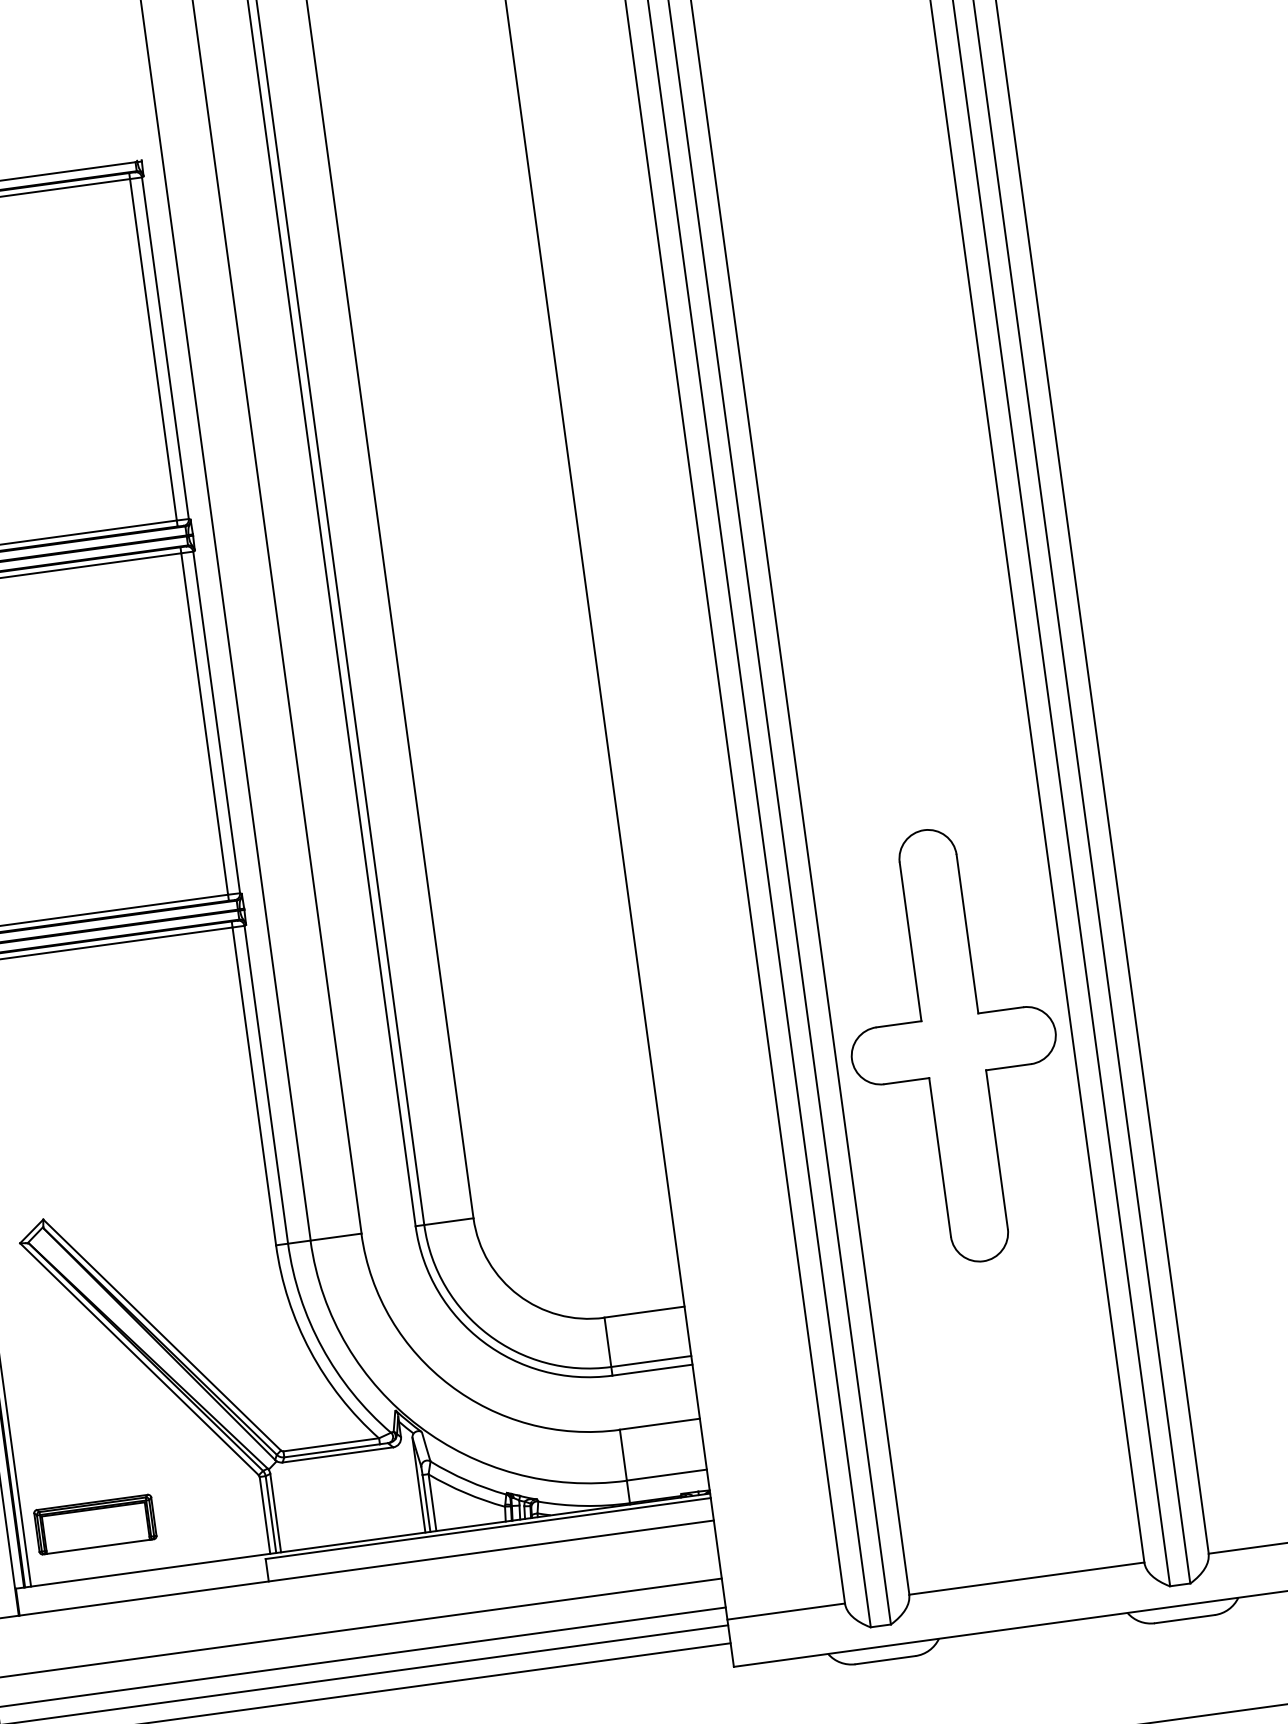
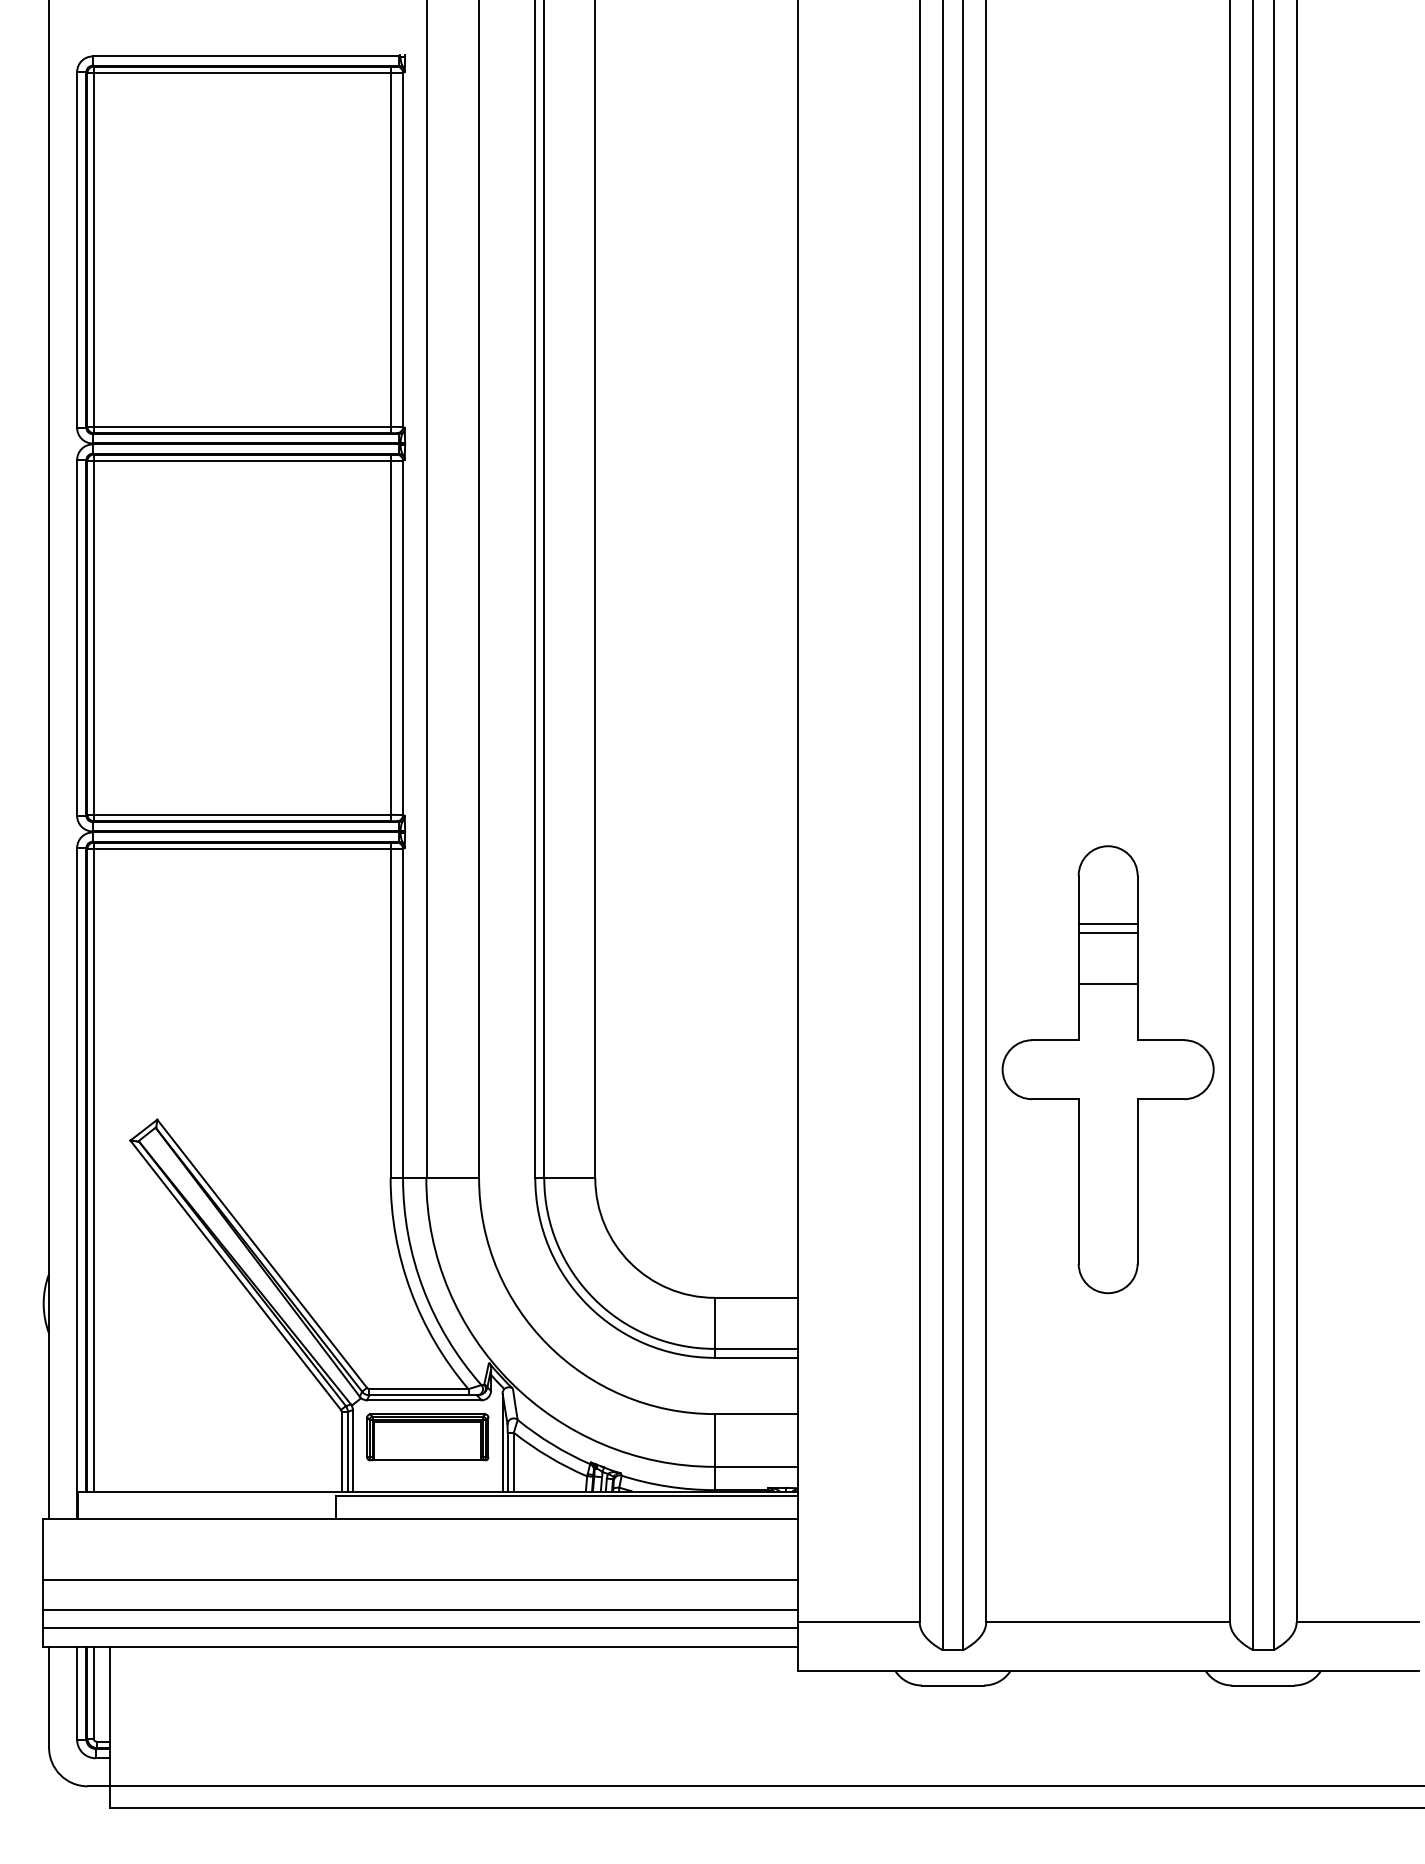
line: (933, 904) -> (1107, 923), added
line: (935, 913) -> (1107, 932), added
line: (941, 962) -> (1107, 983), added
part: (95, 1524) -> (427, 1437), moved

